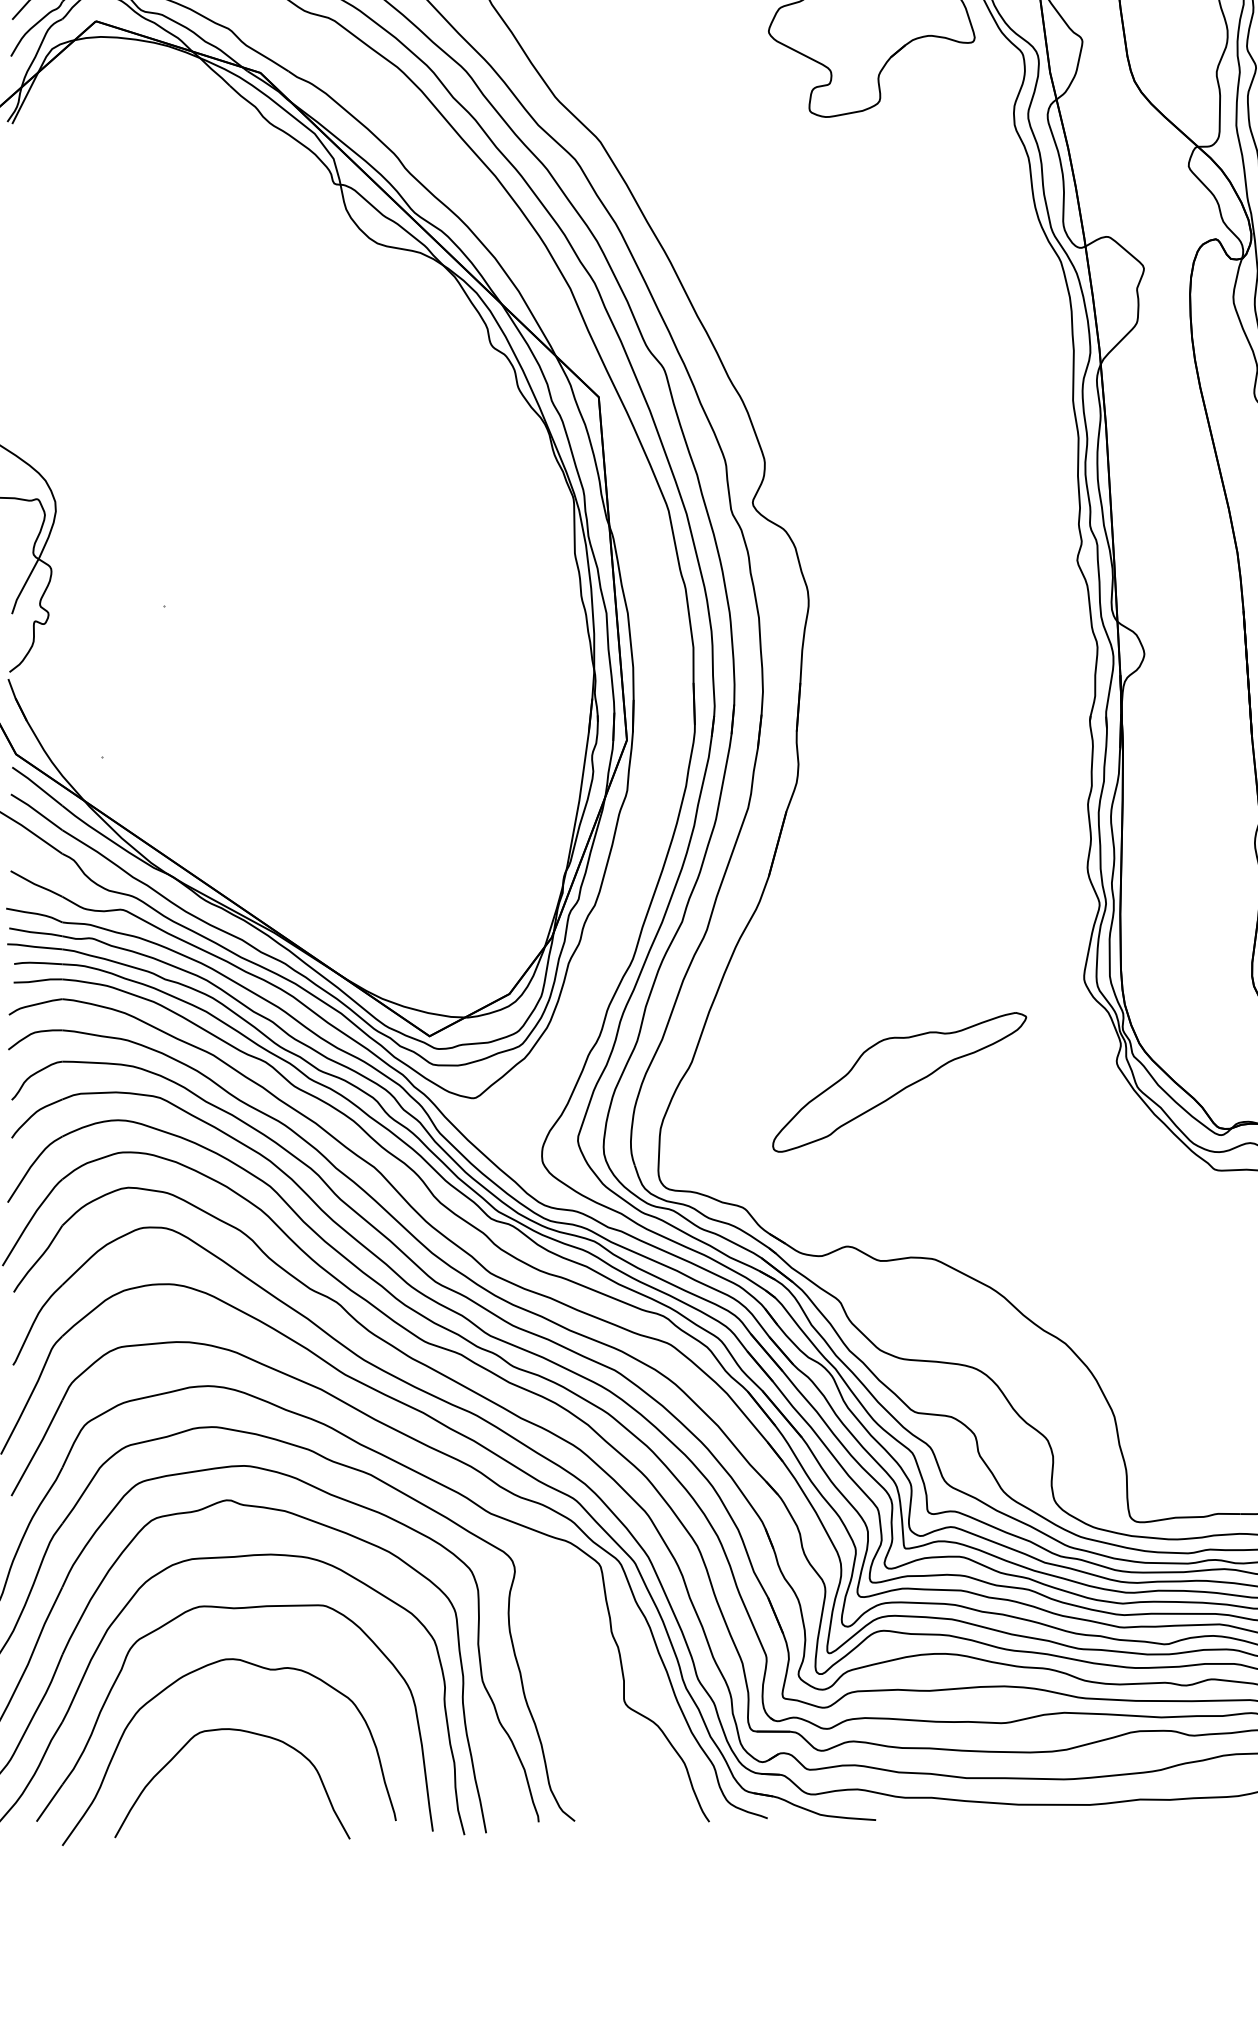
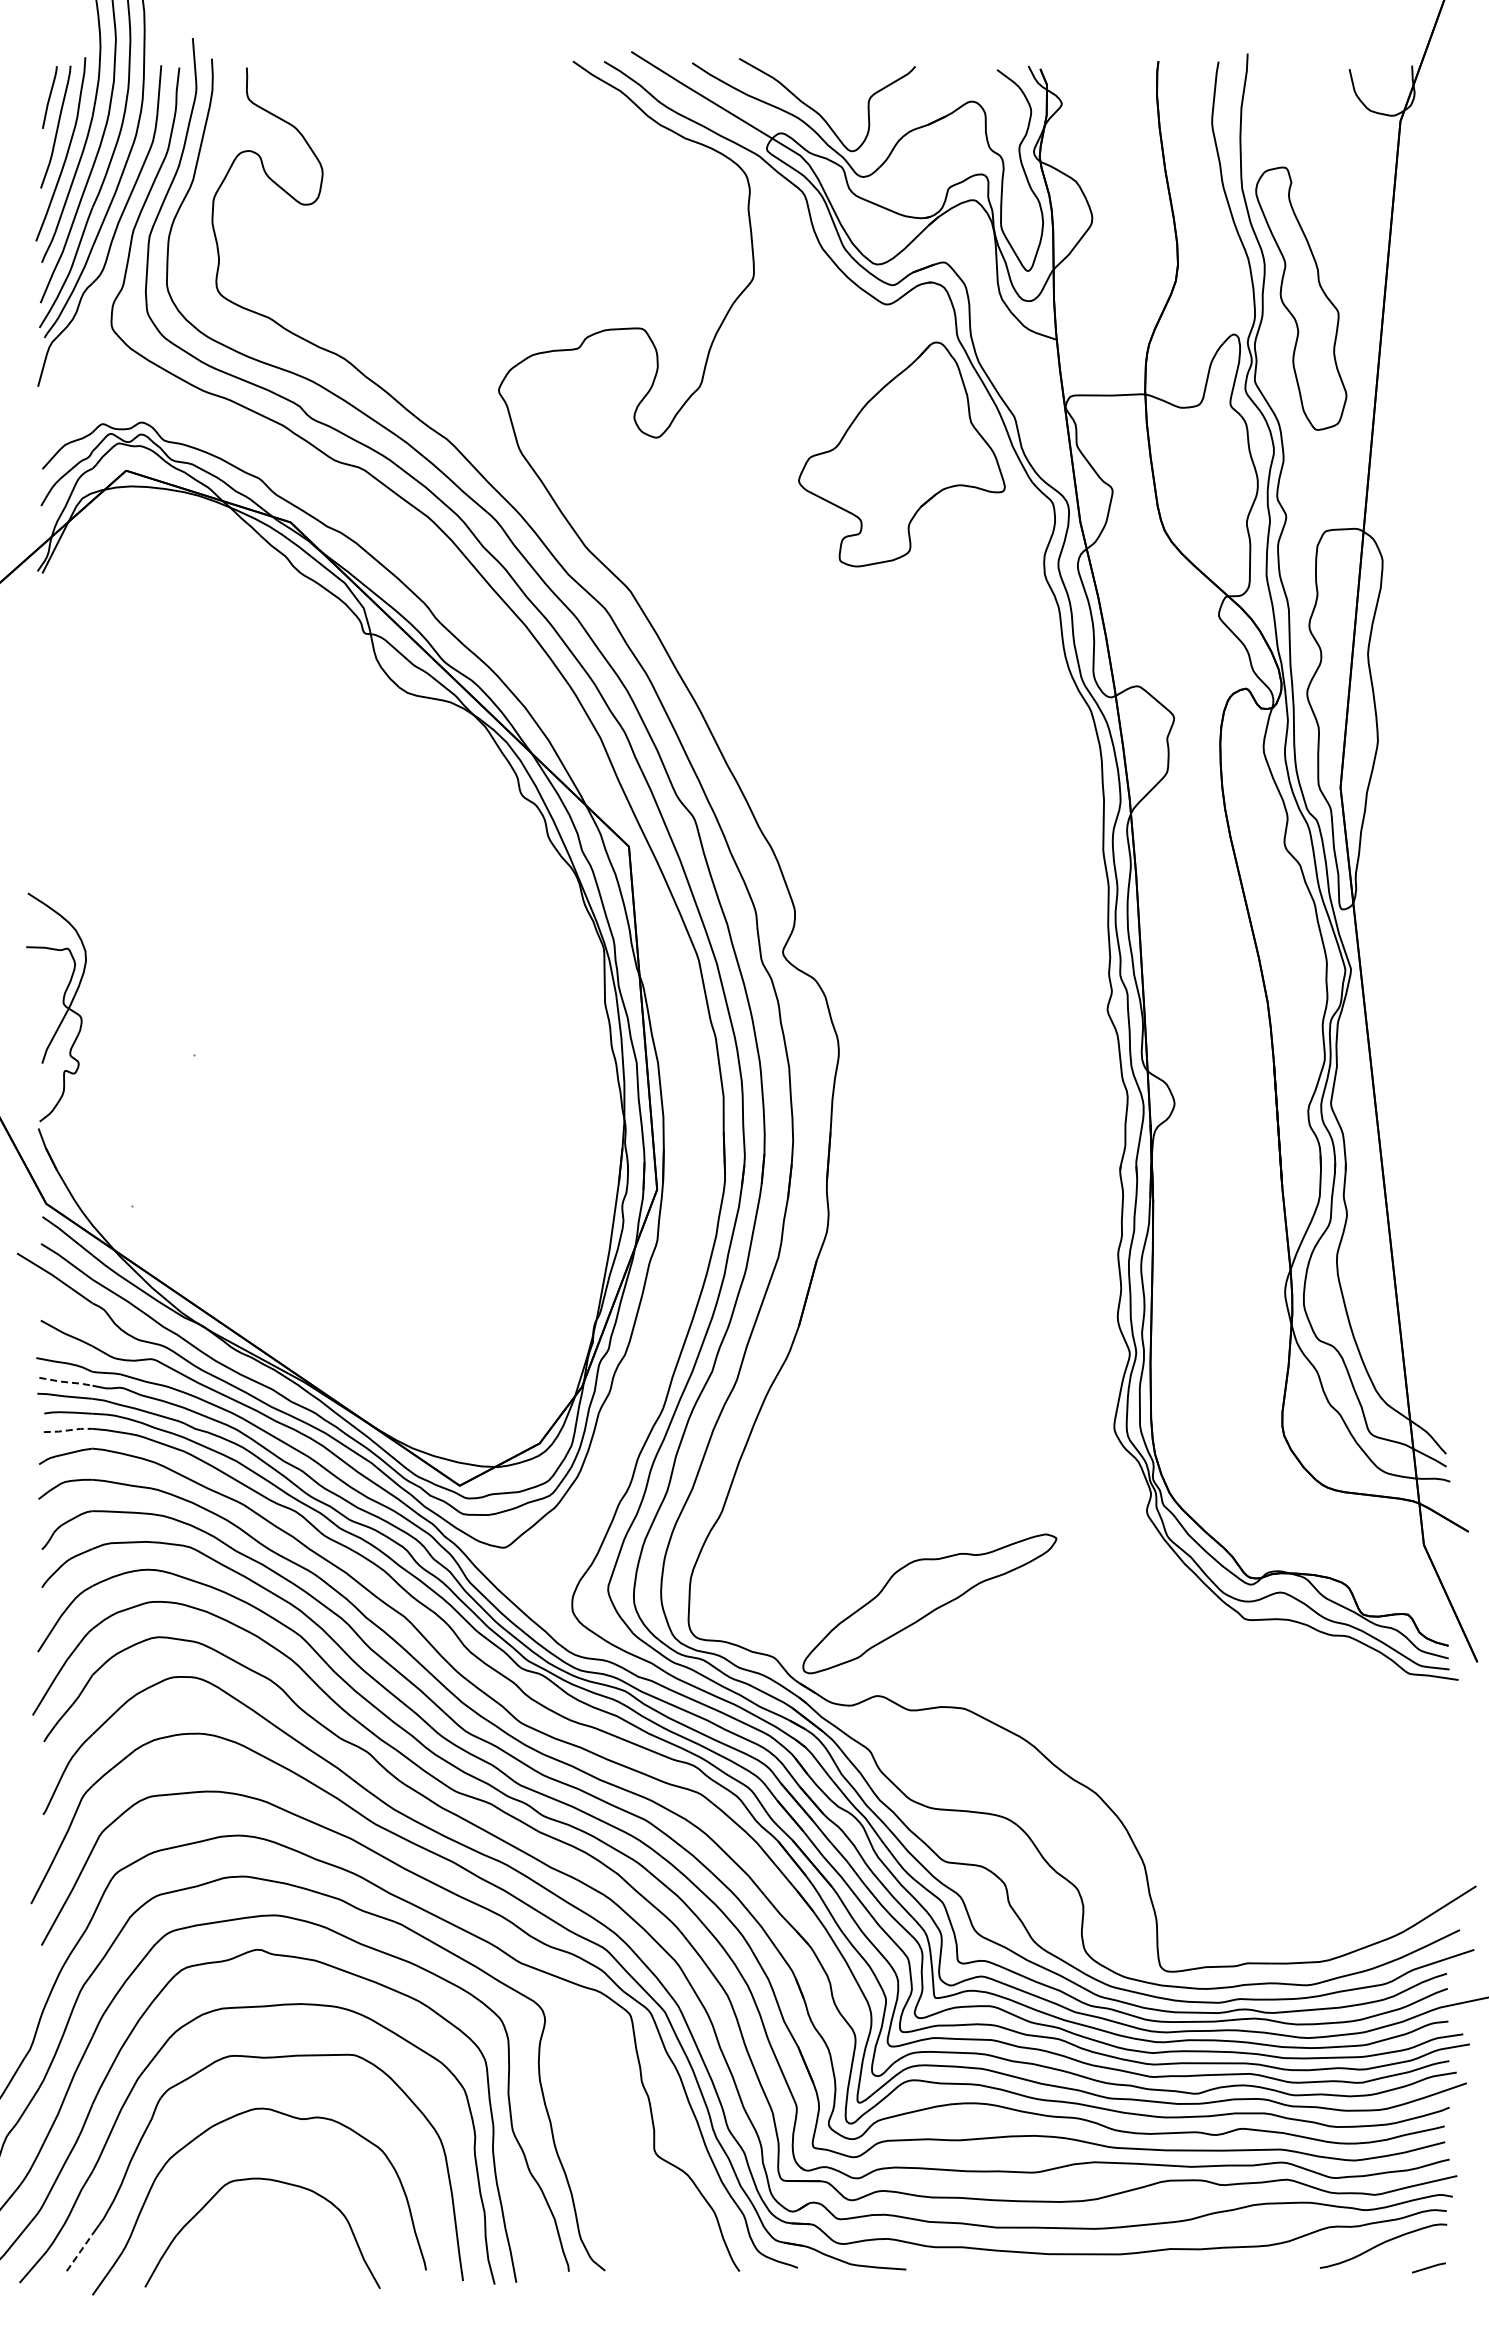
line: (36, 933) -> (66, 1382), solid -> dashed
line: (39, 981) -> (69, 1430), solid -> dashed
part: (899, 1082) -> (929, 1603), moved
line: (49, 1803) -> (79, 2252), solid -> dashed

